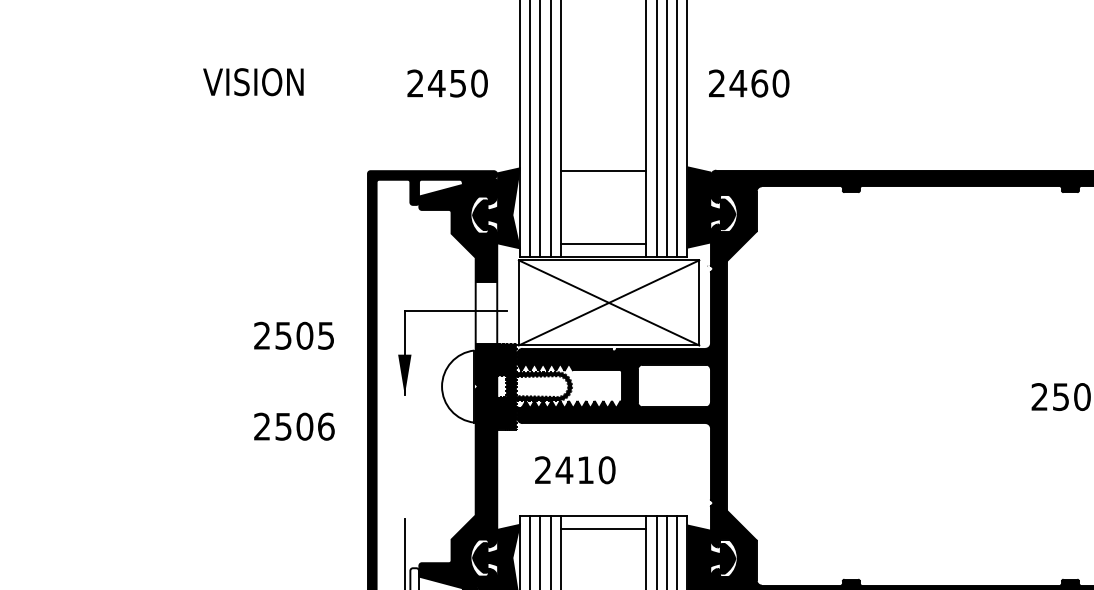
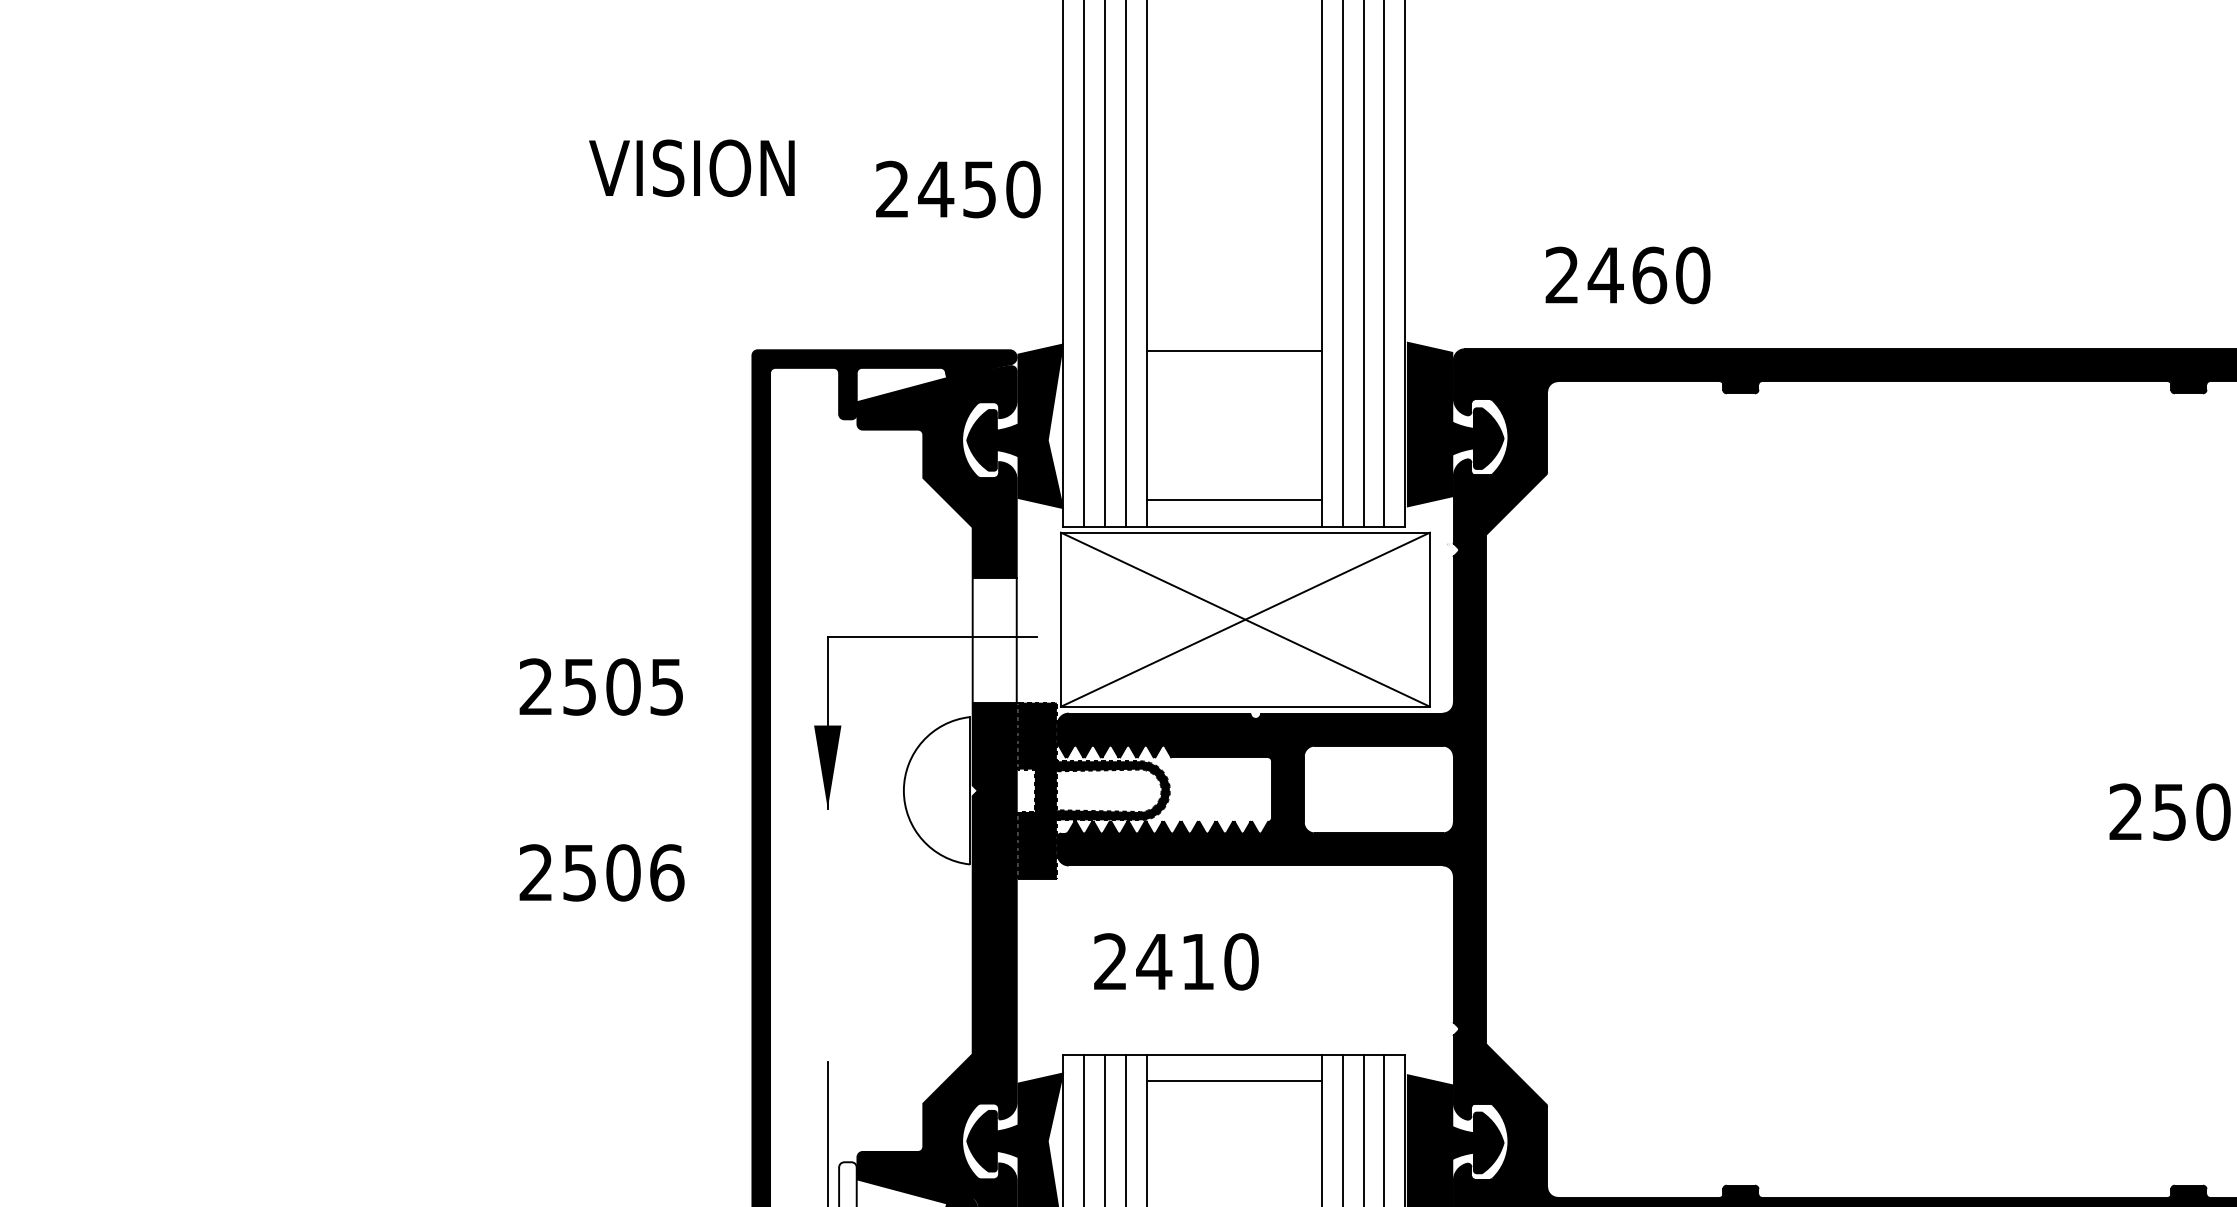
text: (253, 82) -> (692, 168), moved
text: (447, 83) -> (957, 189), moved
text: (749, 83) -> (1628, 275), moved

